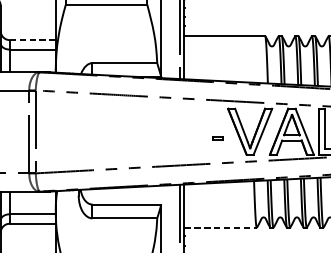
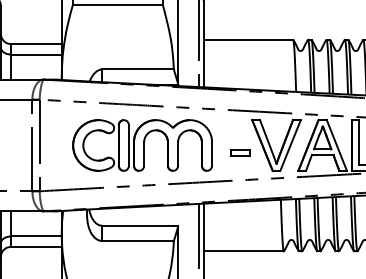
line: (32, 40) -> (35, 44), dashed -> solid
part: (128, 131) -> (142, 145), added
part: (217, 138) -> (240, 152), size x1.67
line: (221, 227) -> (244, 251), dashed -> solid

